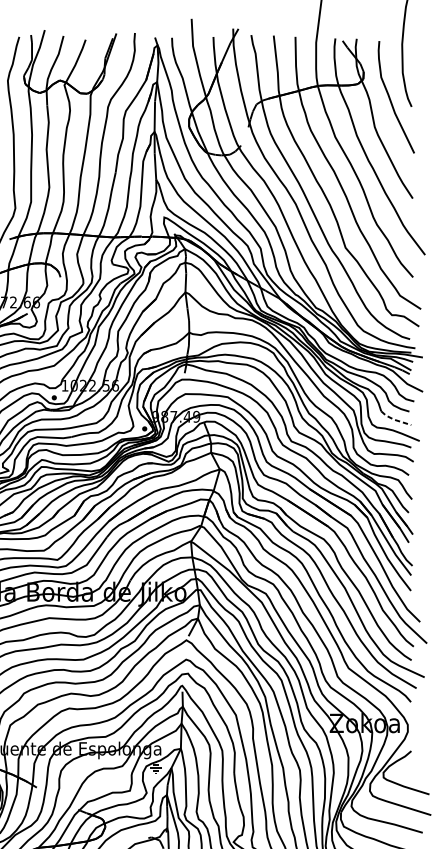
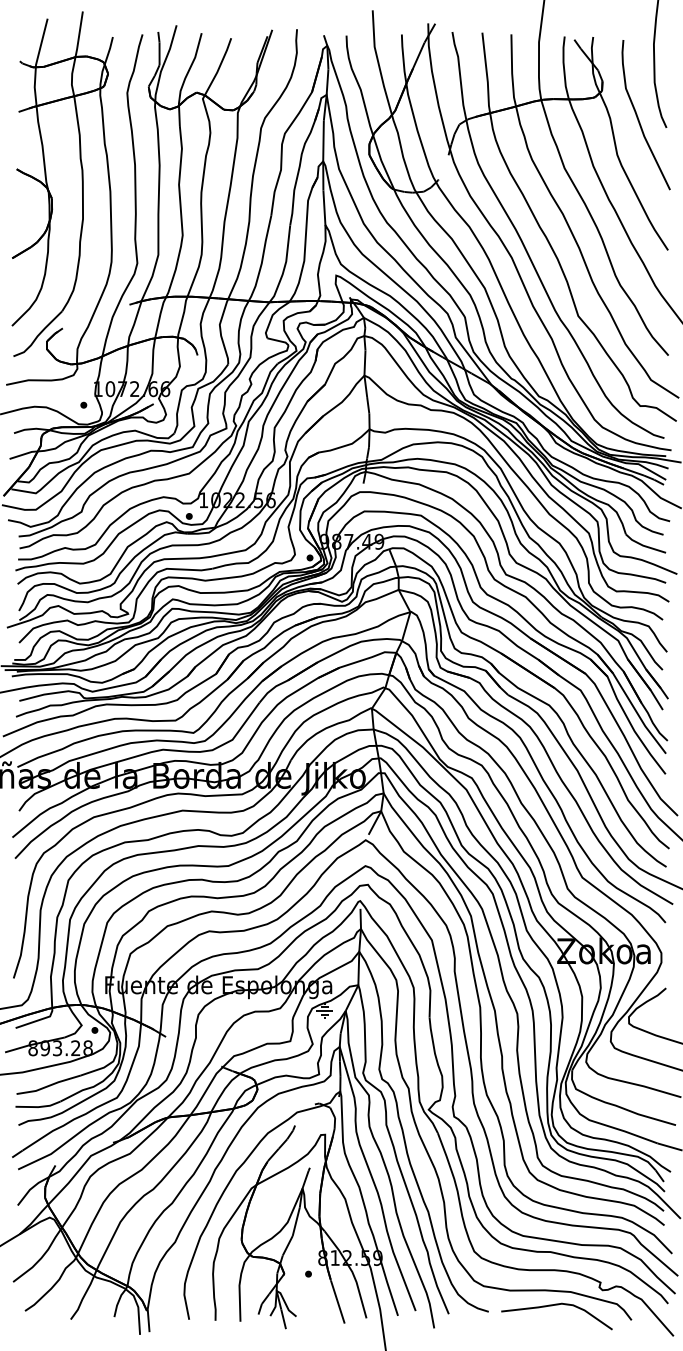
line: (395, 419) -> (644, 545), dashed -> solid

